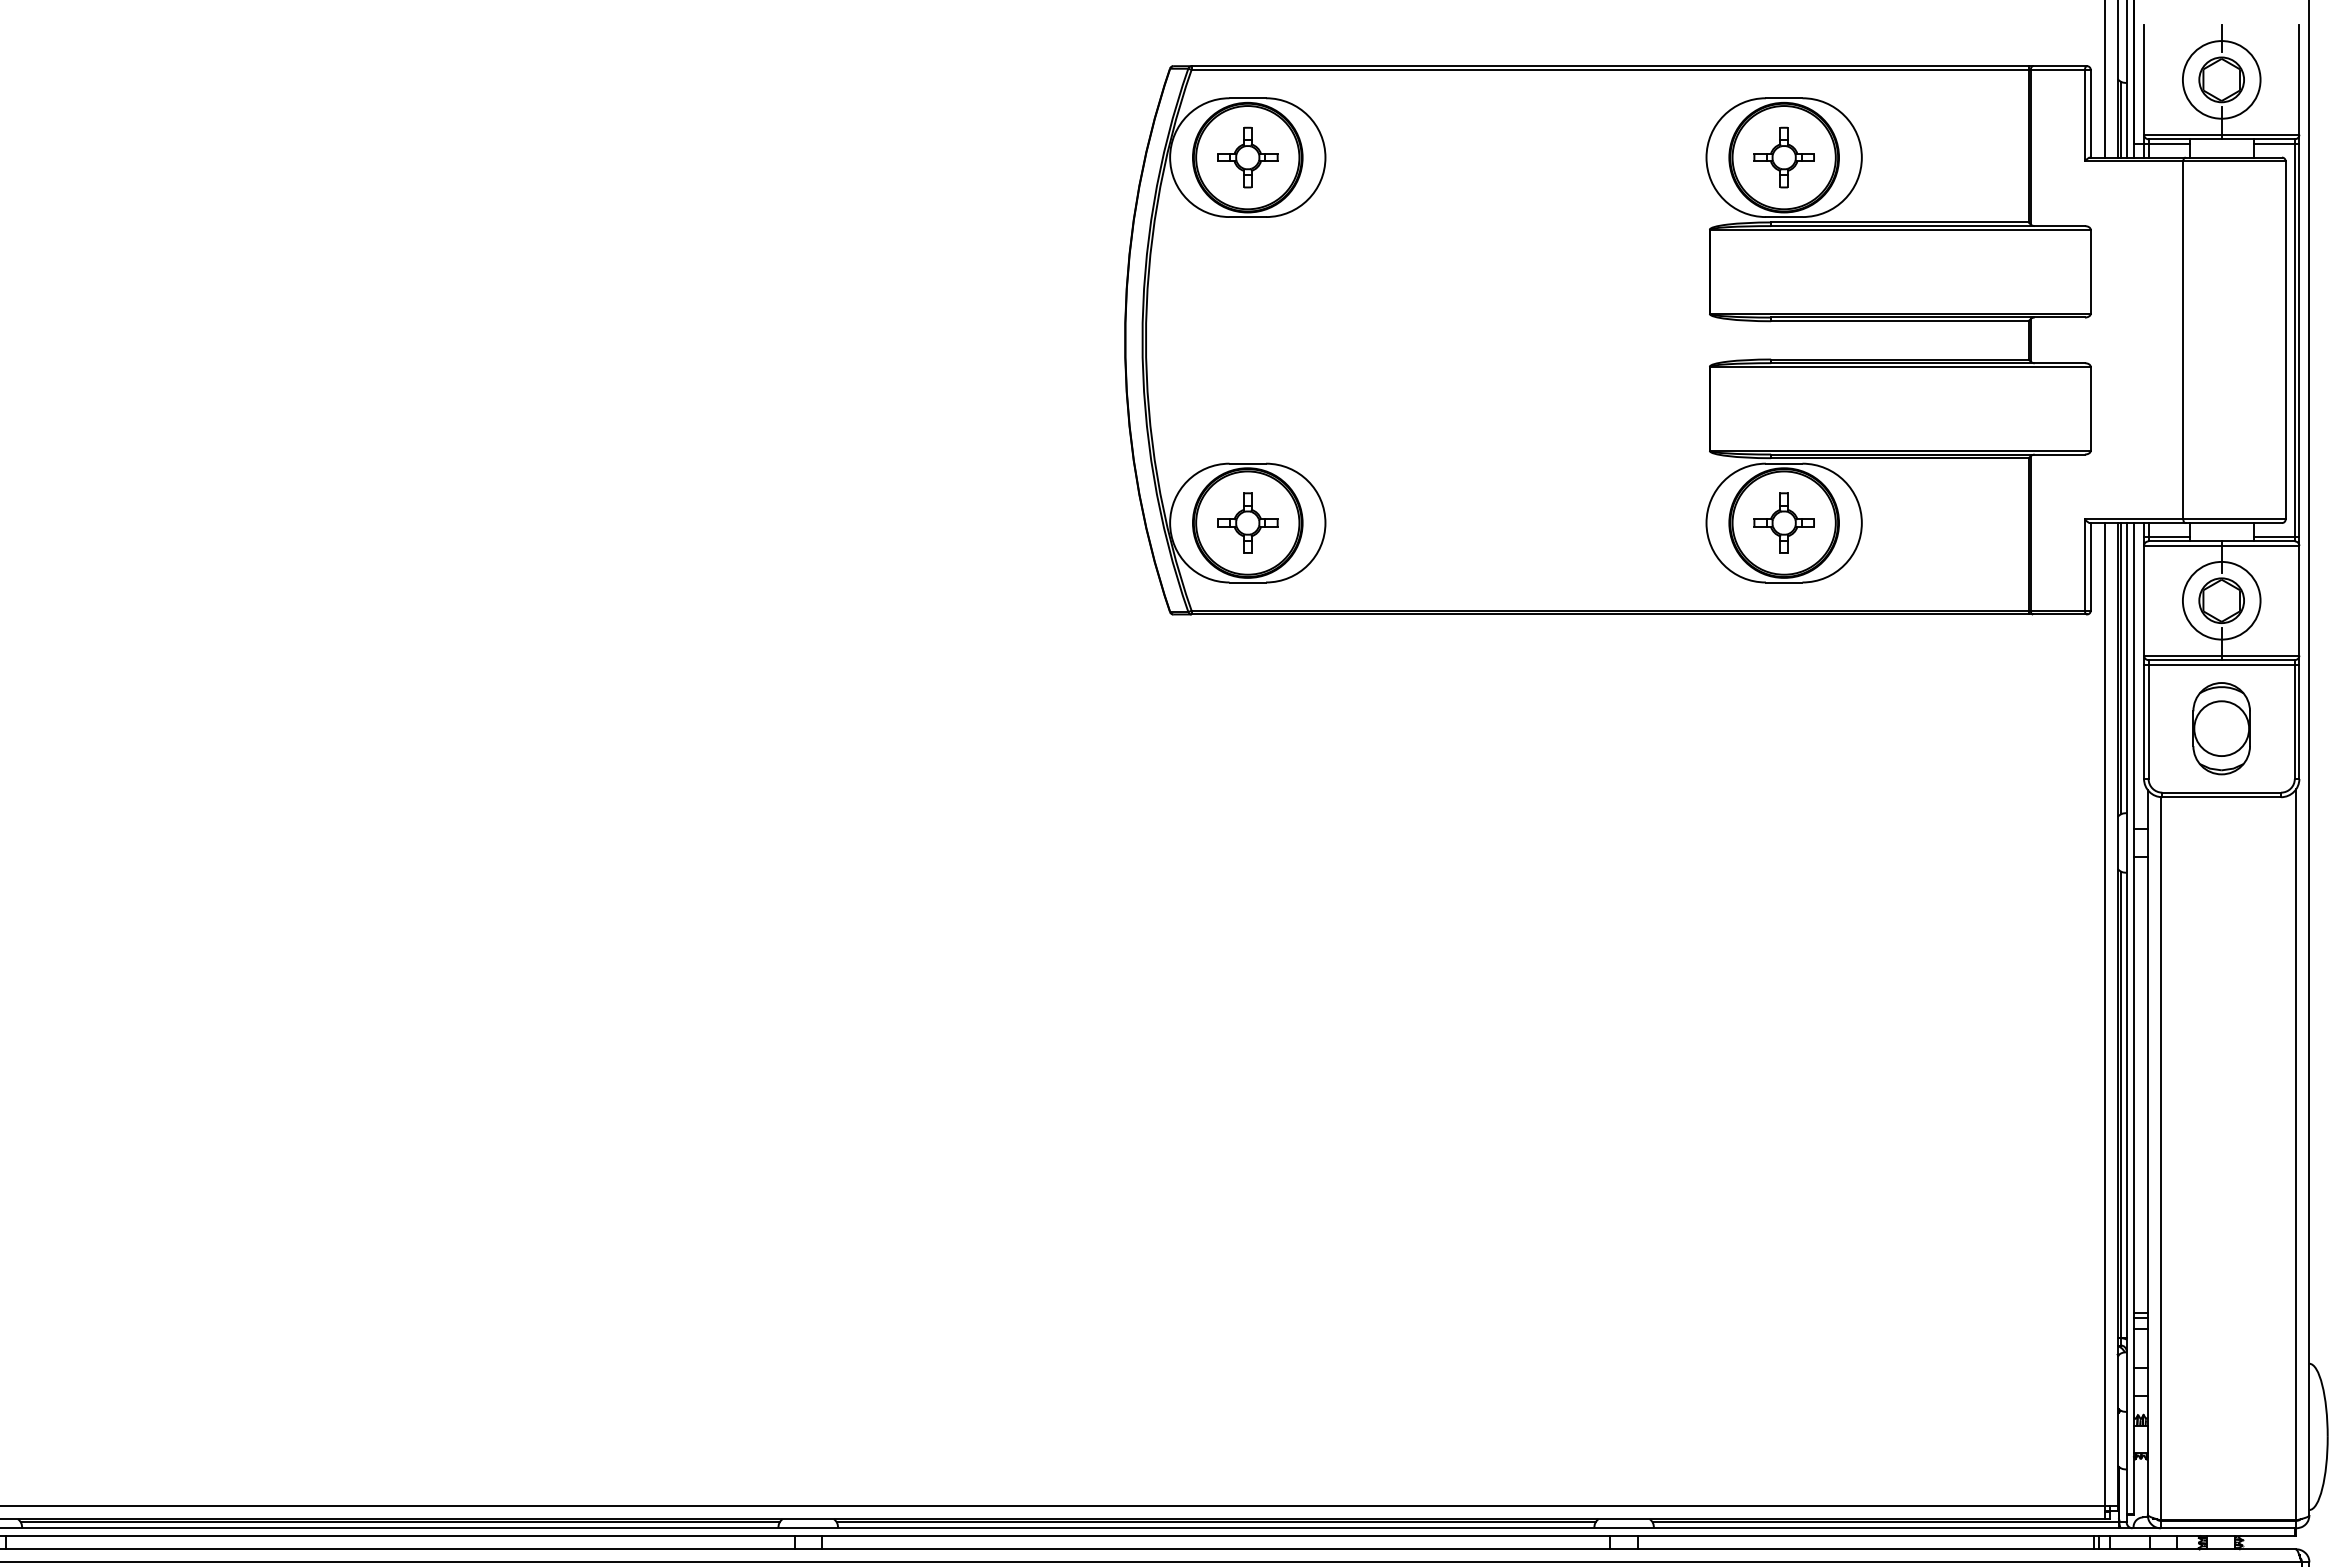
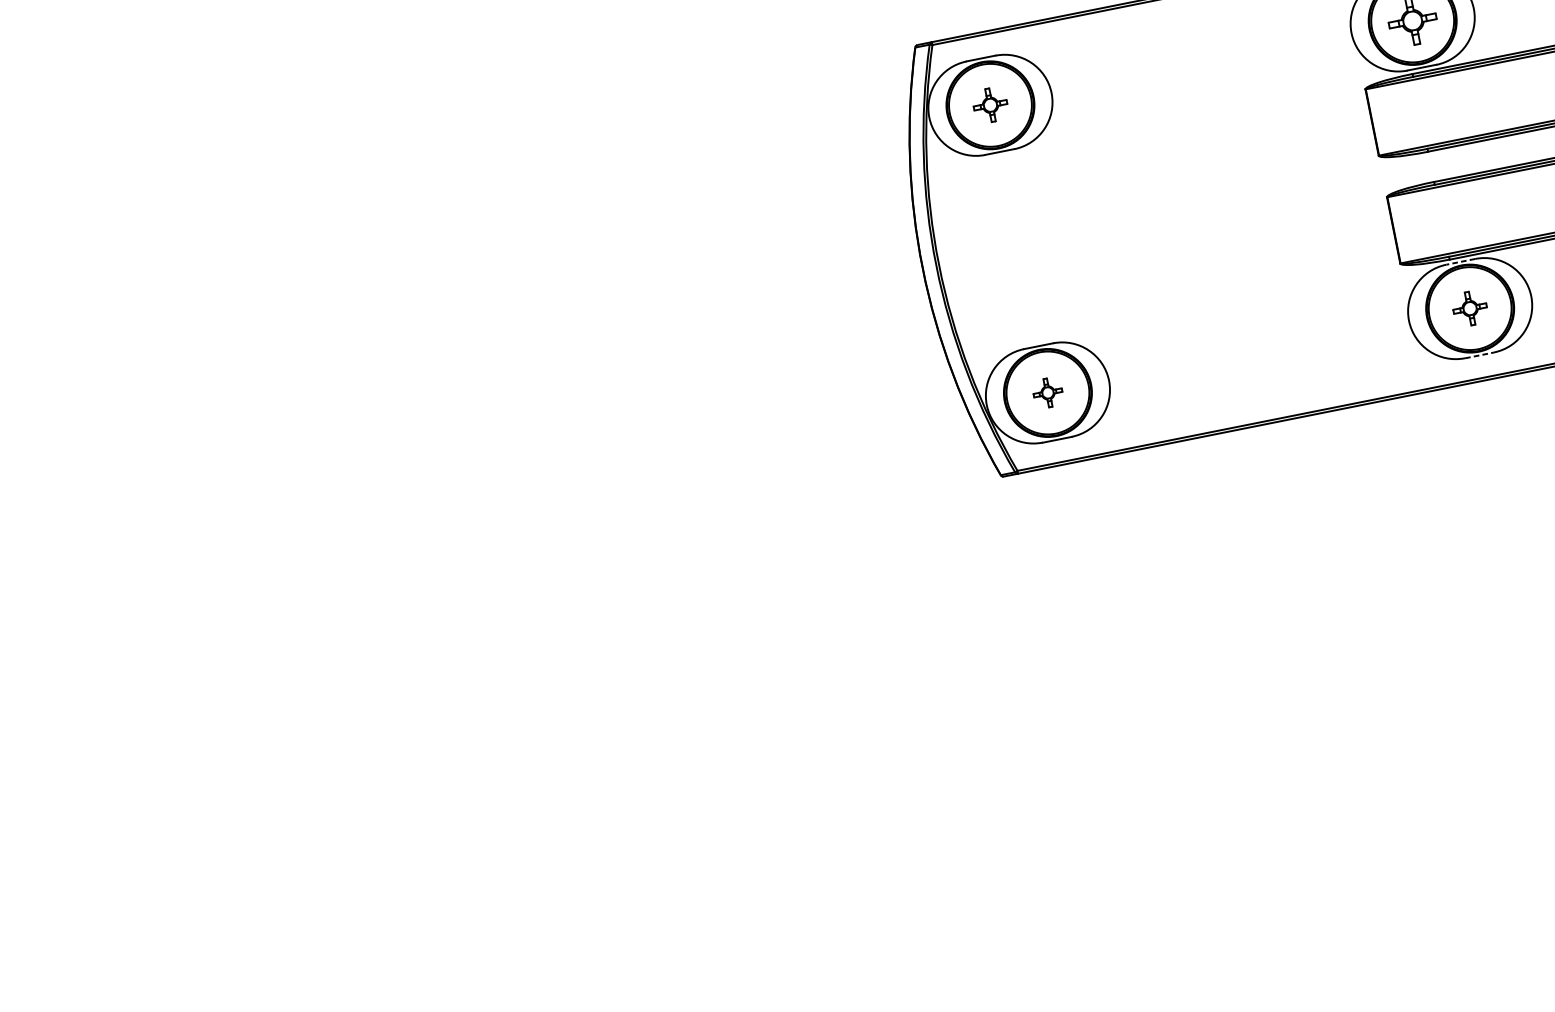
part: (1247, 157) -> (990, 105), size x0.7
line: (1783, 463) -> (1460, 261), solid -> dashed
part: (1247, 522) -> (1047, 392), size x0.6
part: (1783, 522) -> (1469, 308), size x0.7
line: (1784, 582) -> (1479, 355), solid -> dashed

